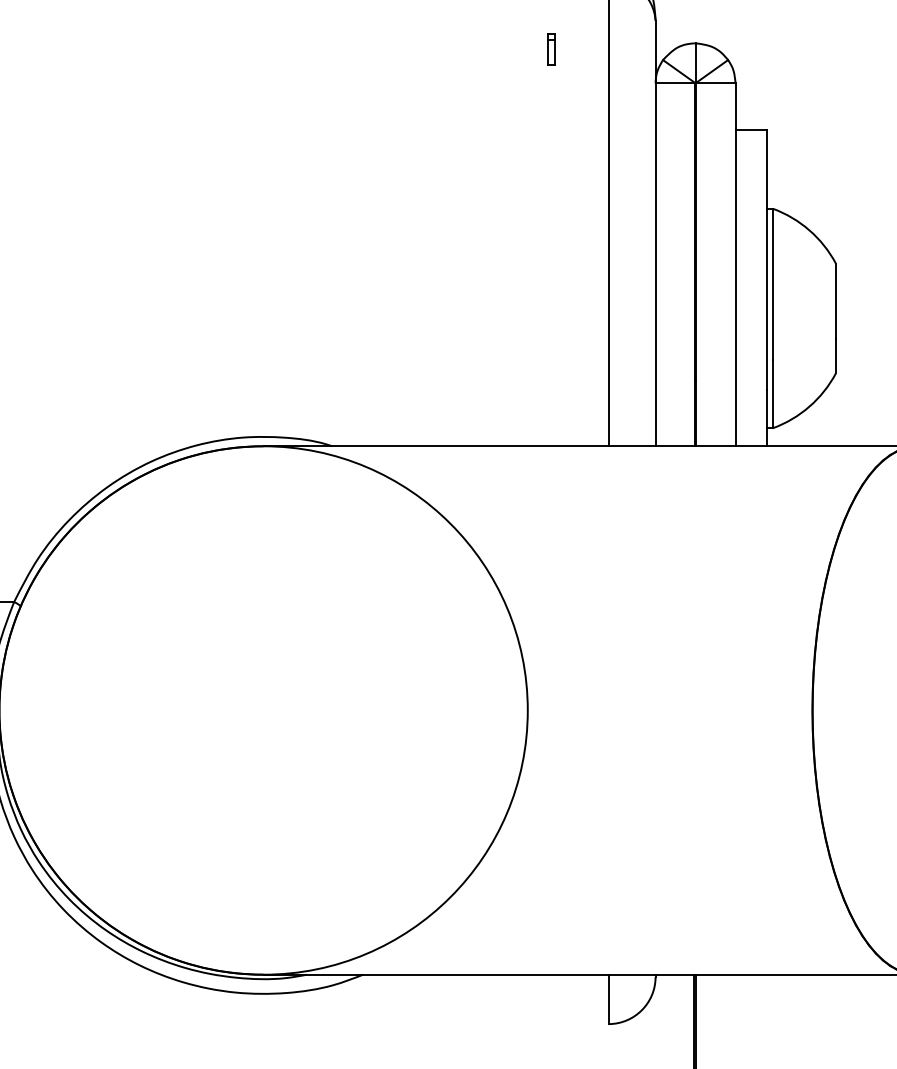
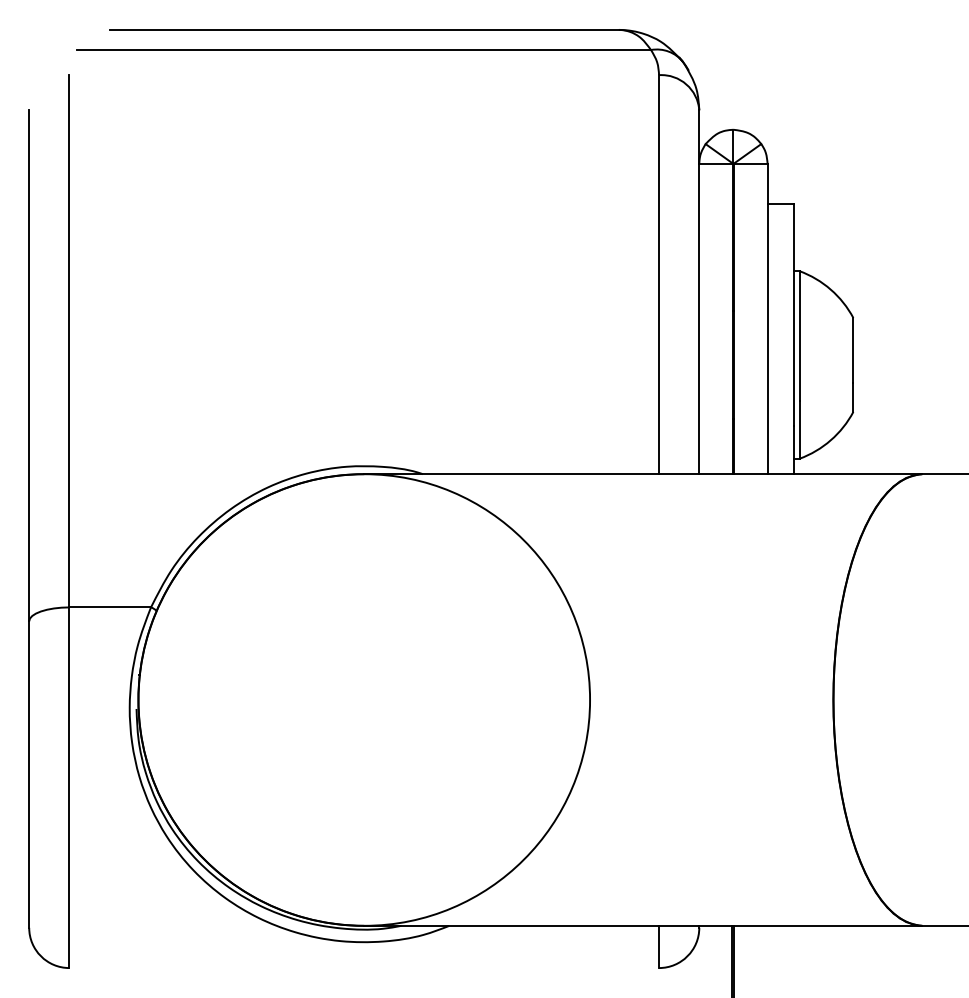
part: (551, 48) -> (610, 134), removed

